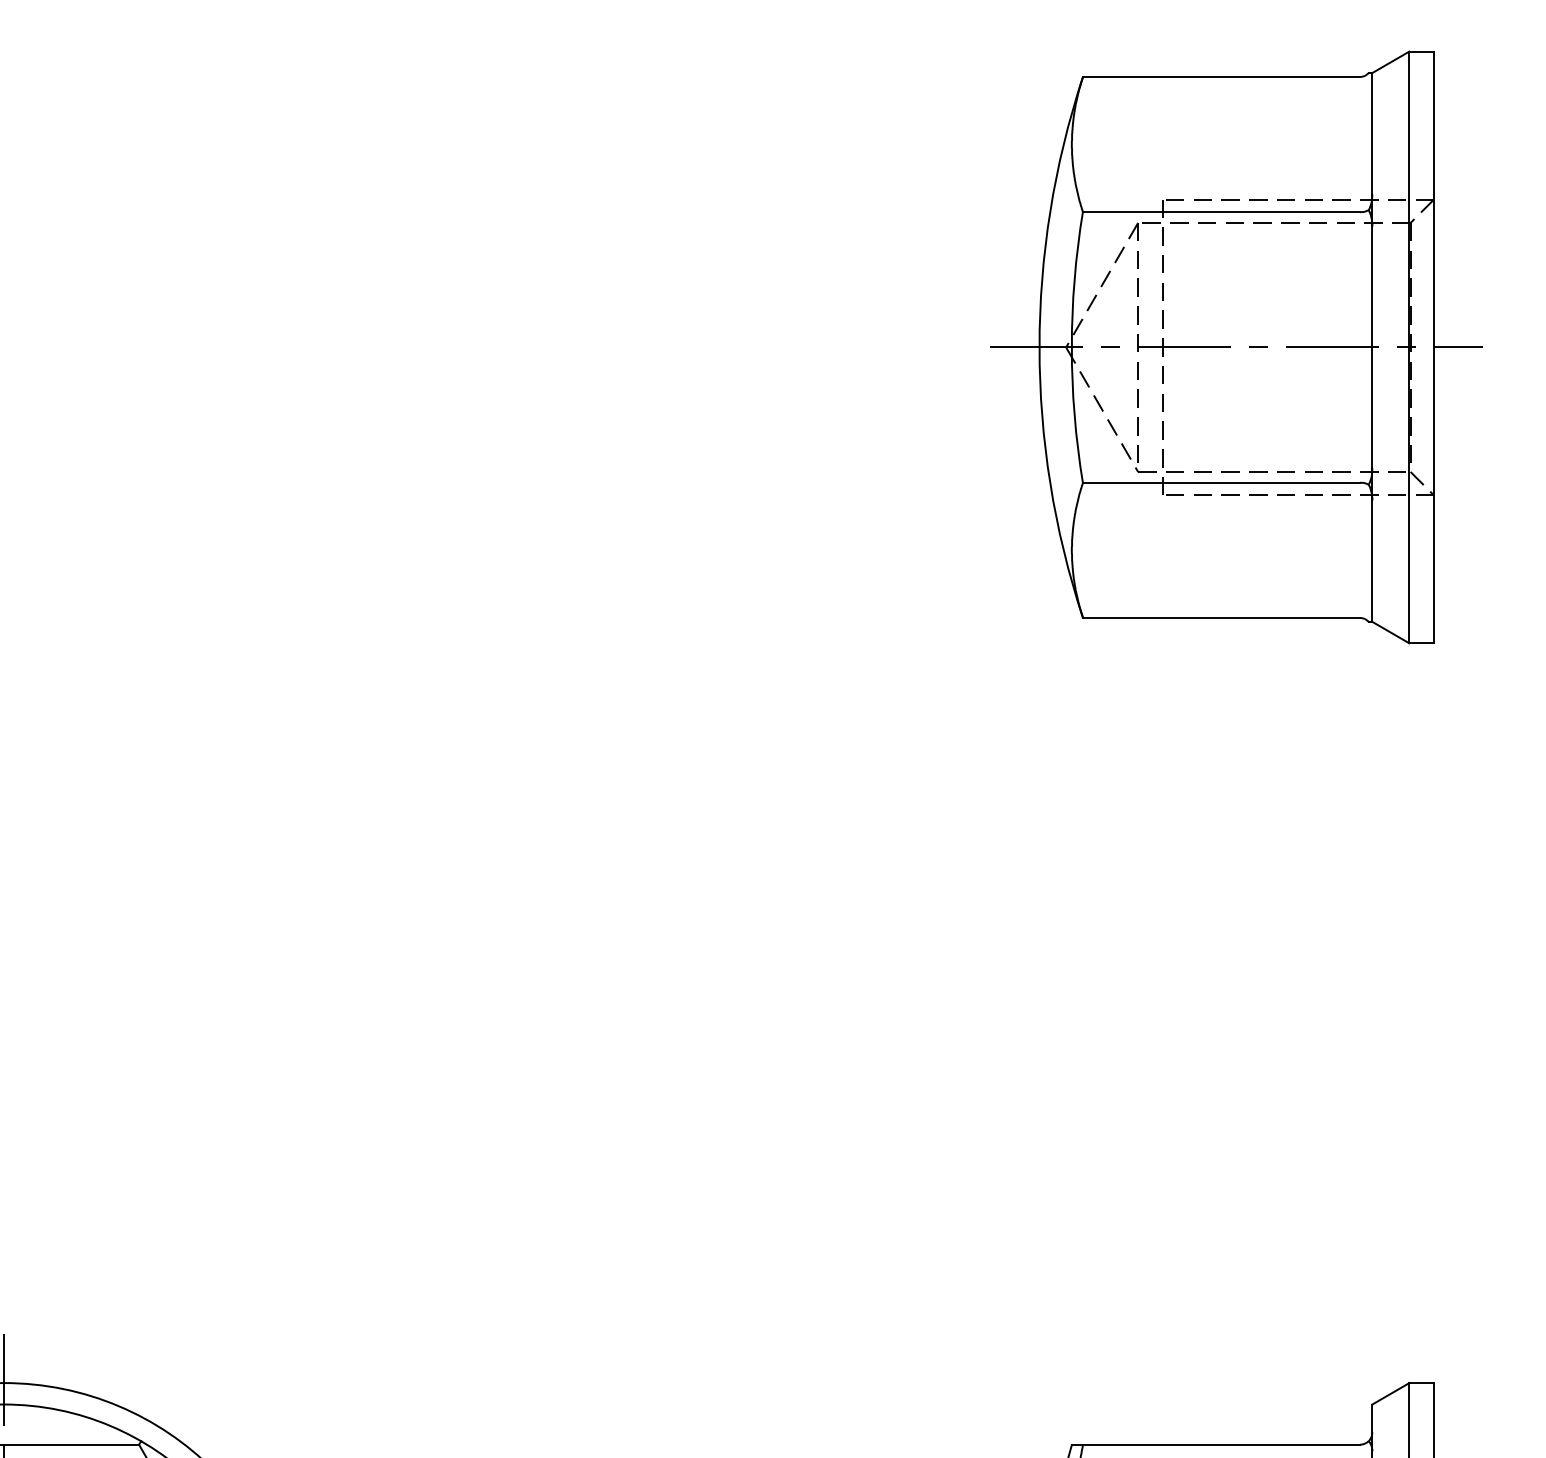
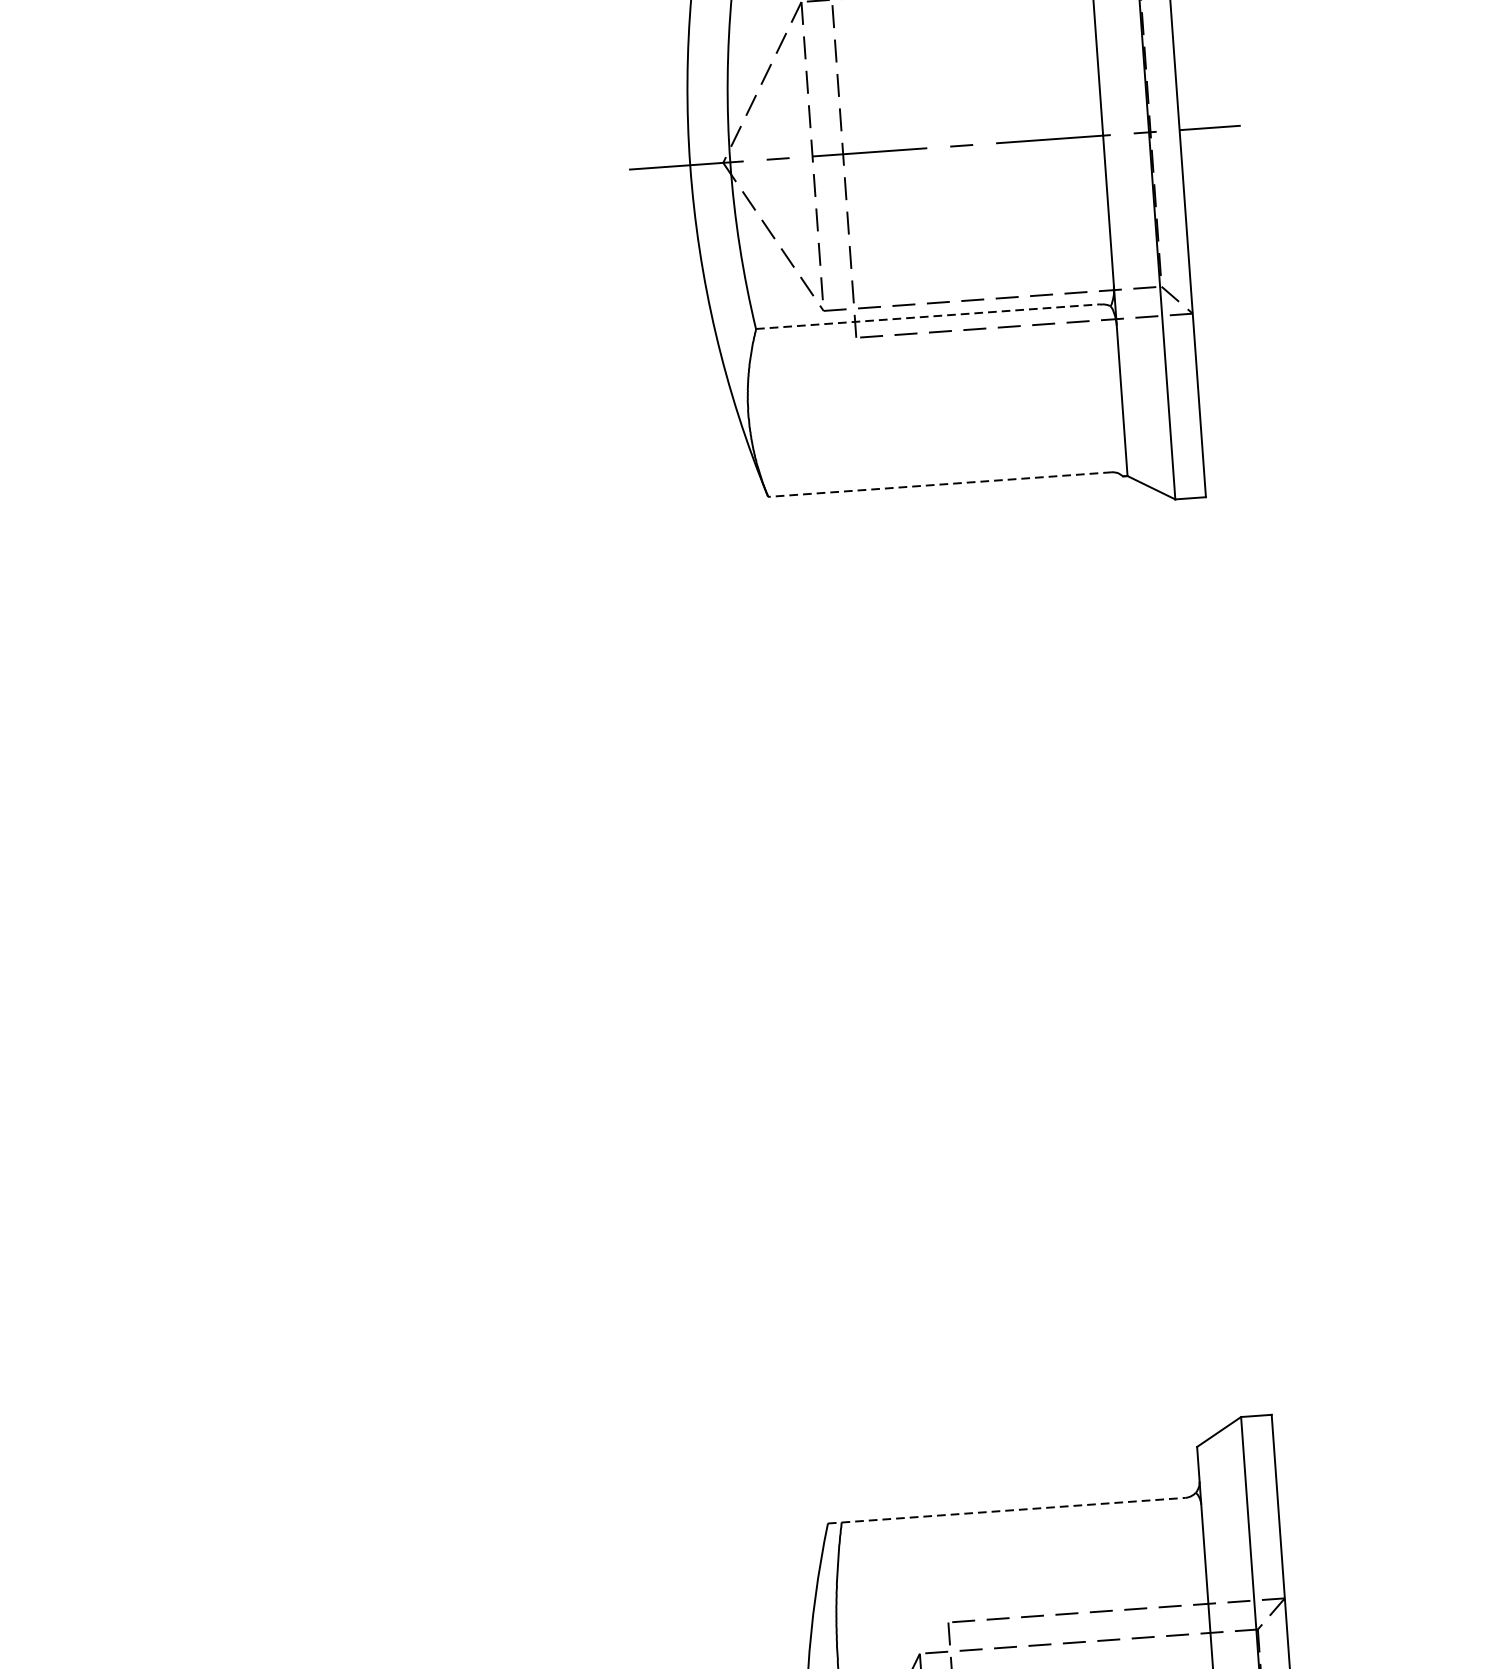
line: (1221, 482) -> (927, 316), solid -> dashed
line: (1221, 617) -> (939, 484), solid -> dashed
line: (1216, 1444) -> (1007, 1510), solid -> dashed

